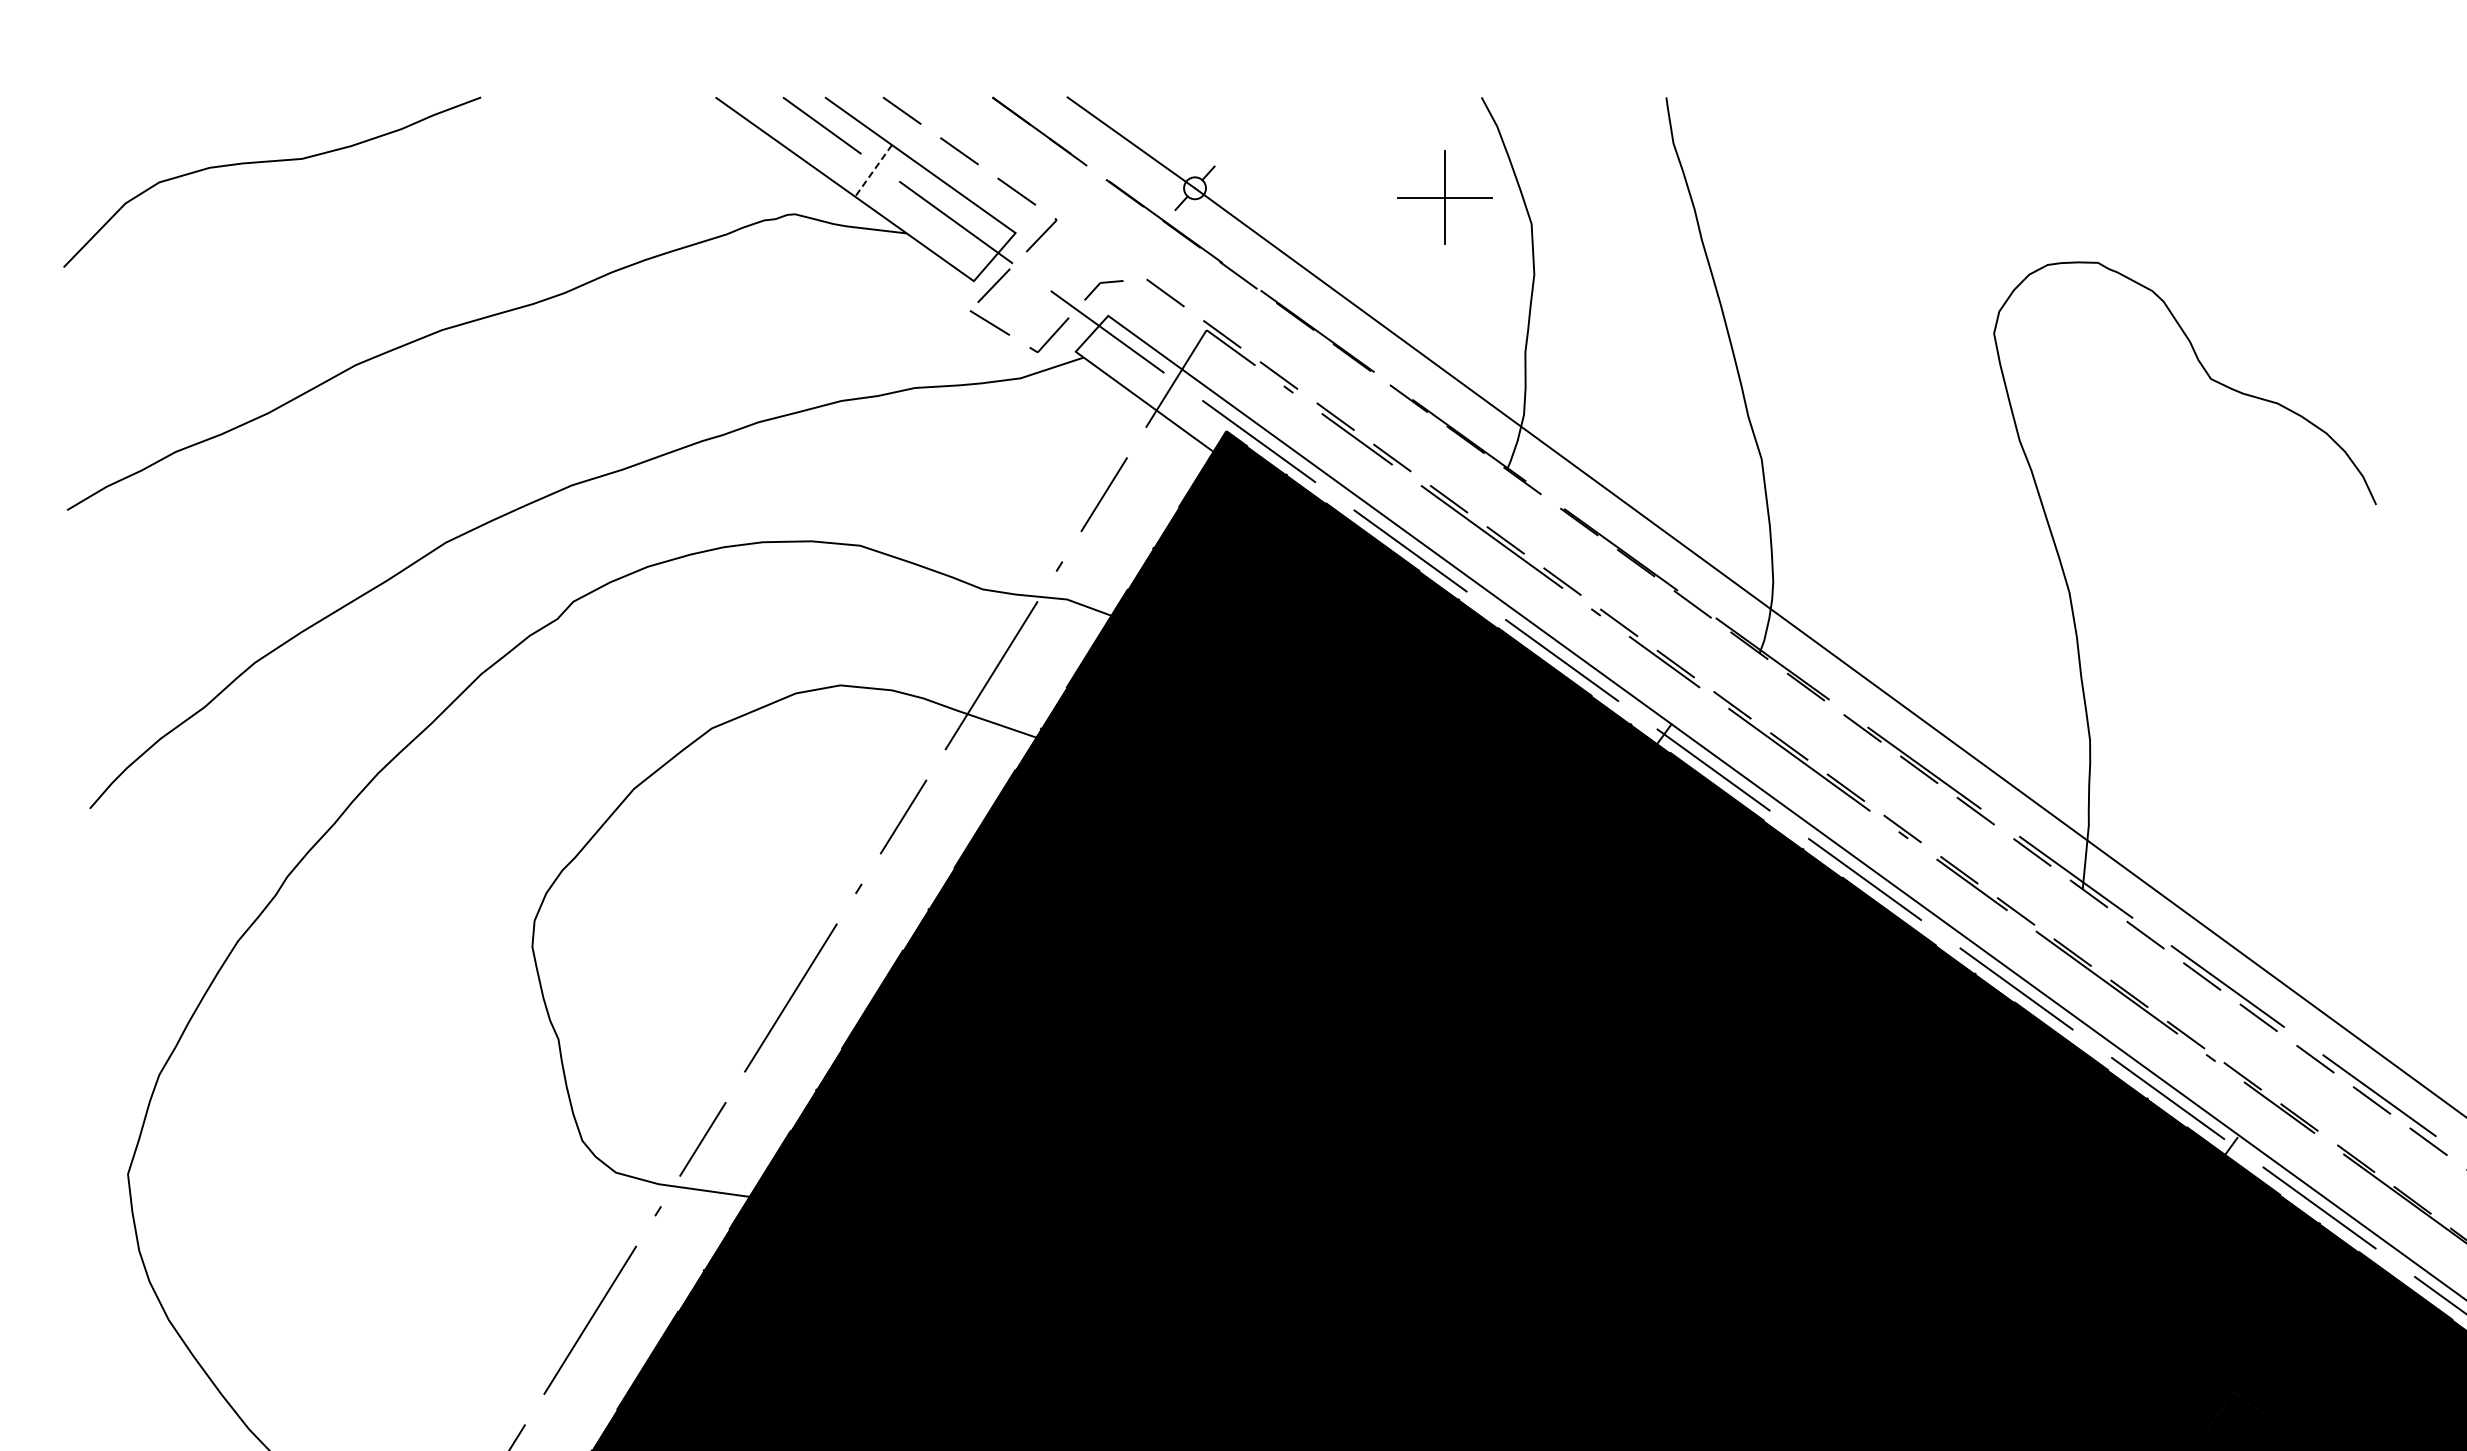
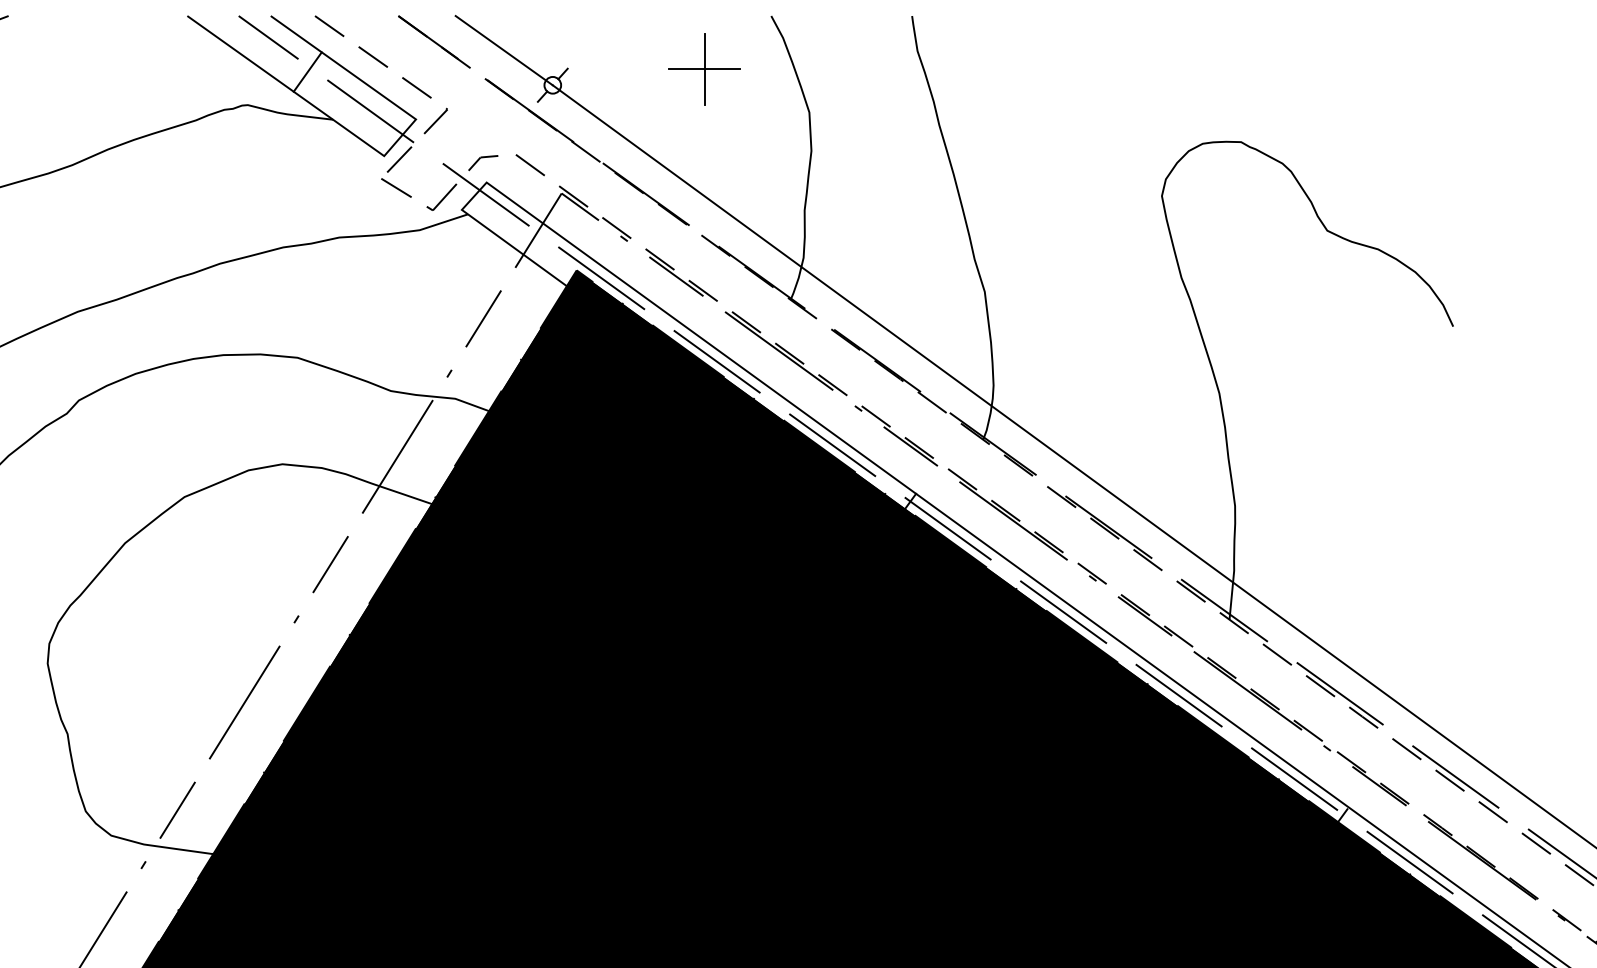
line: (873, 170) -> (307, 71), dashed -> solid
part: (1444, 197) -> (704, 69), moved

